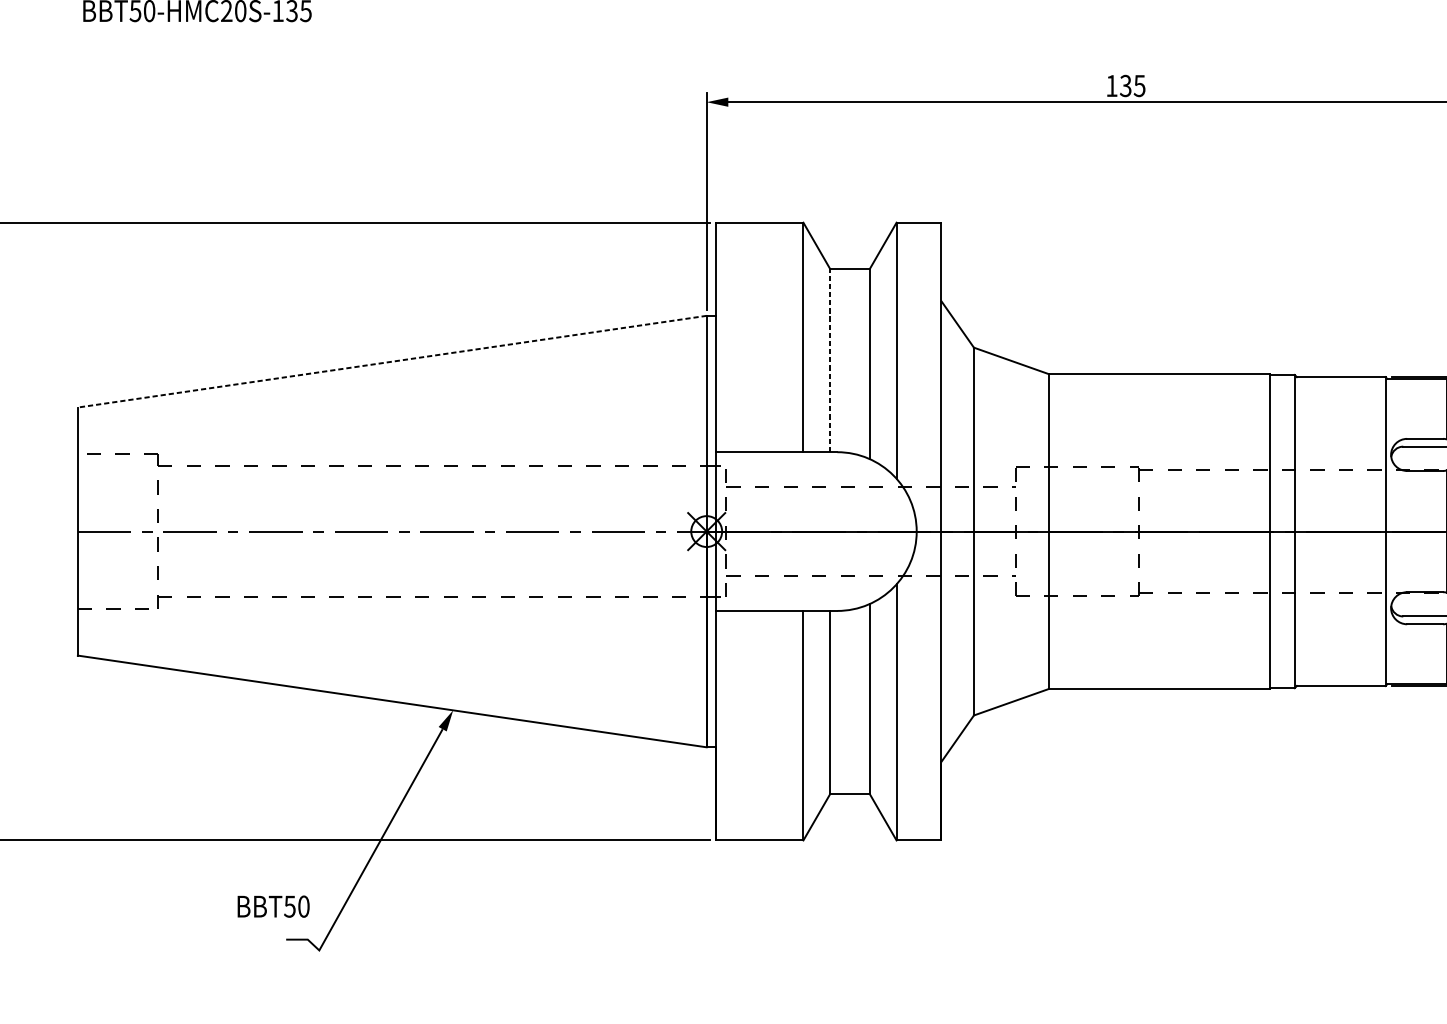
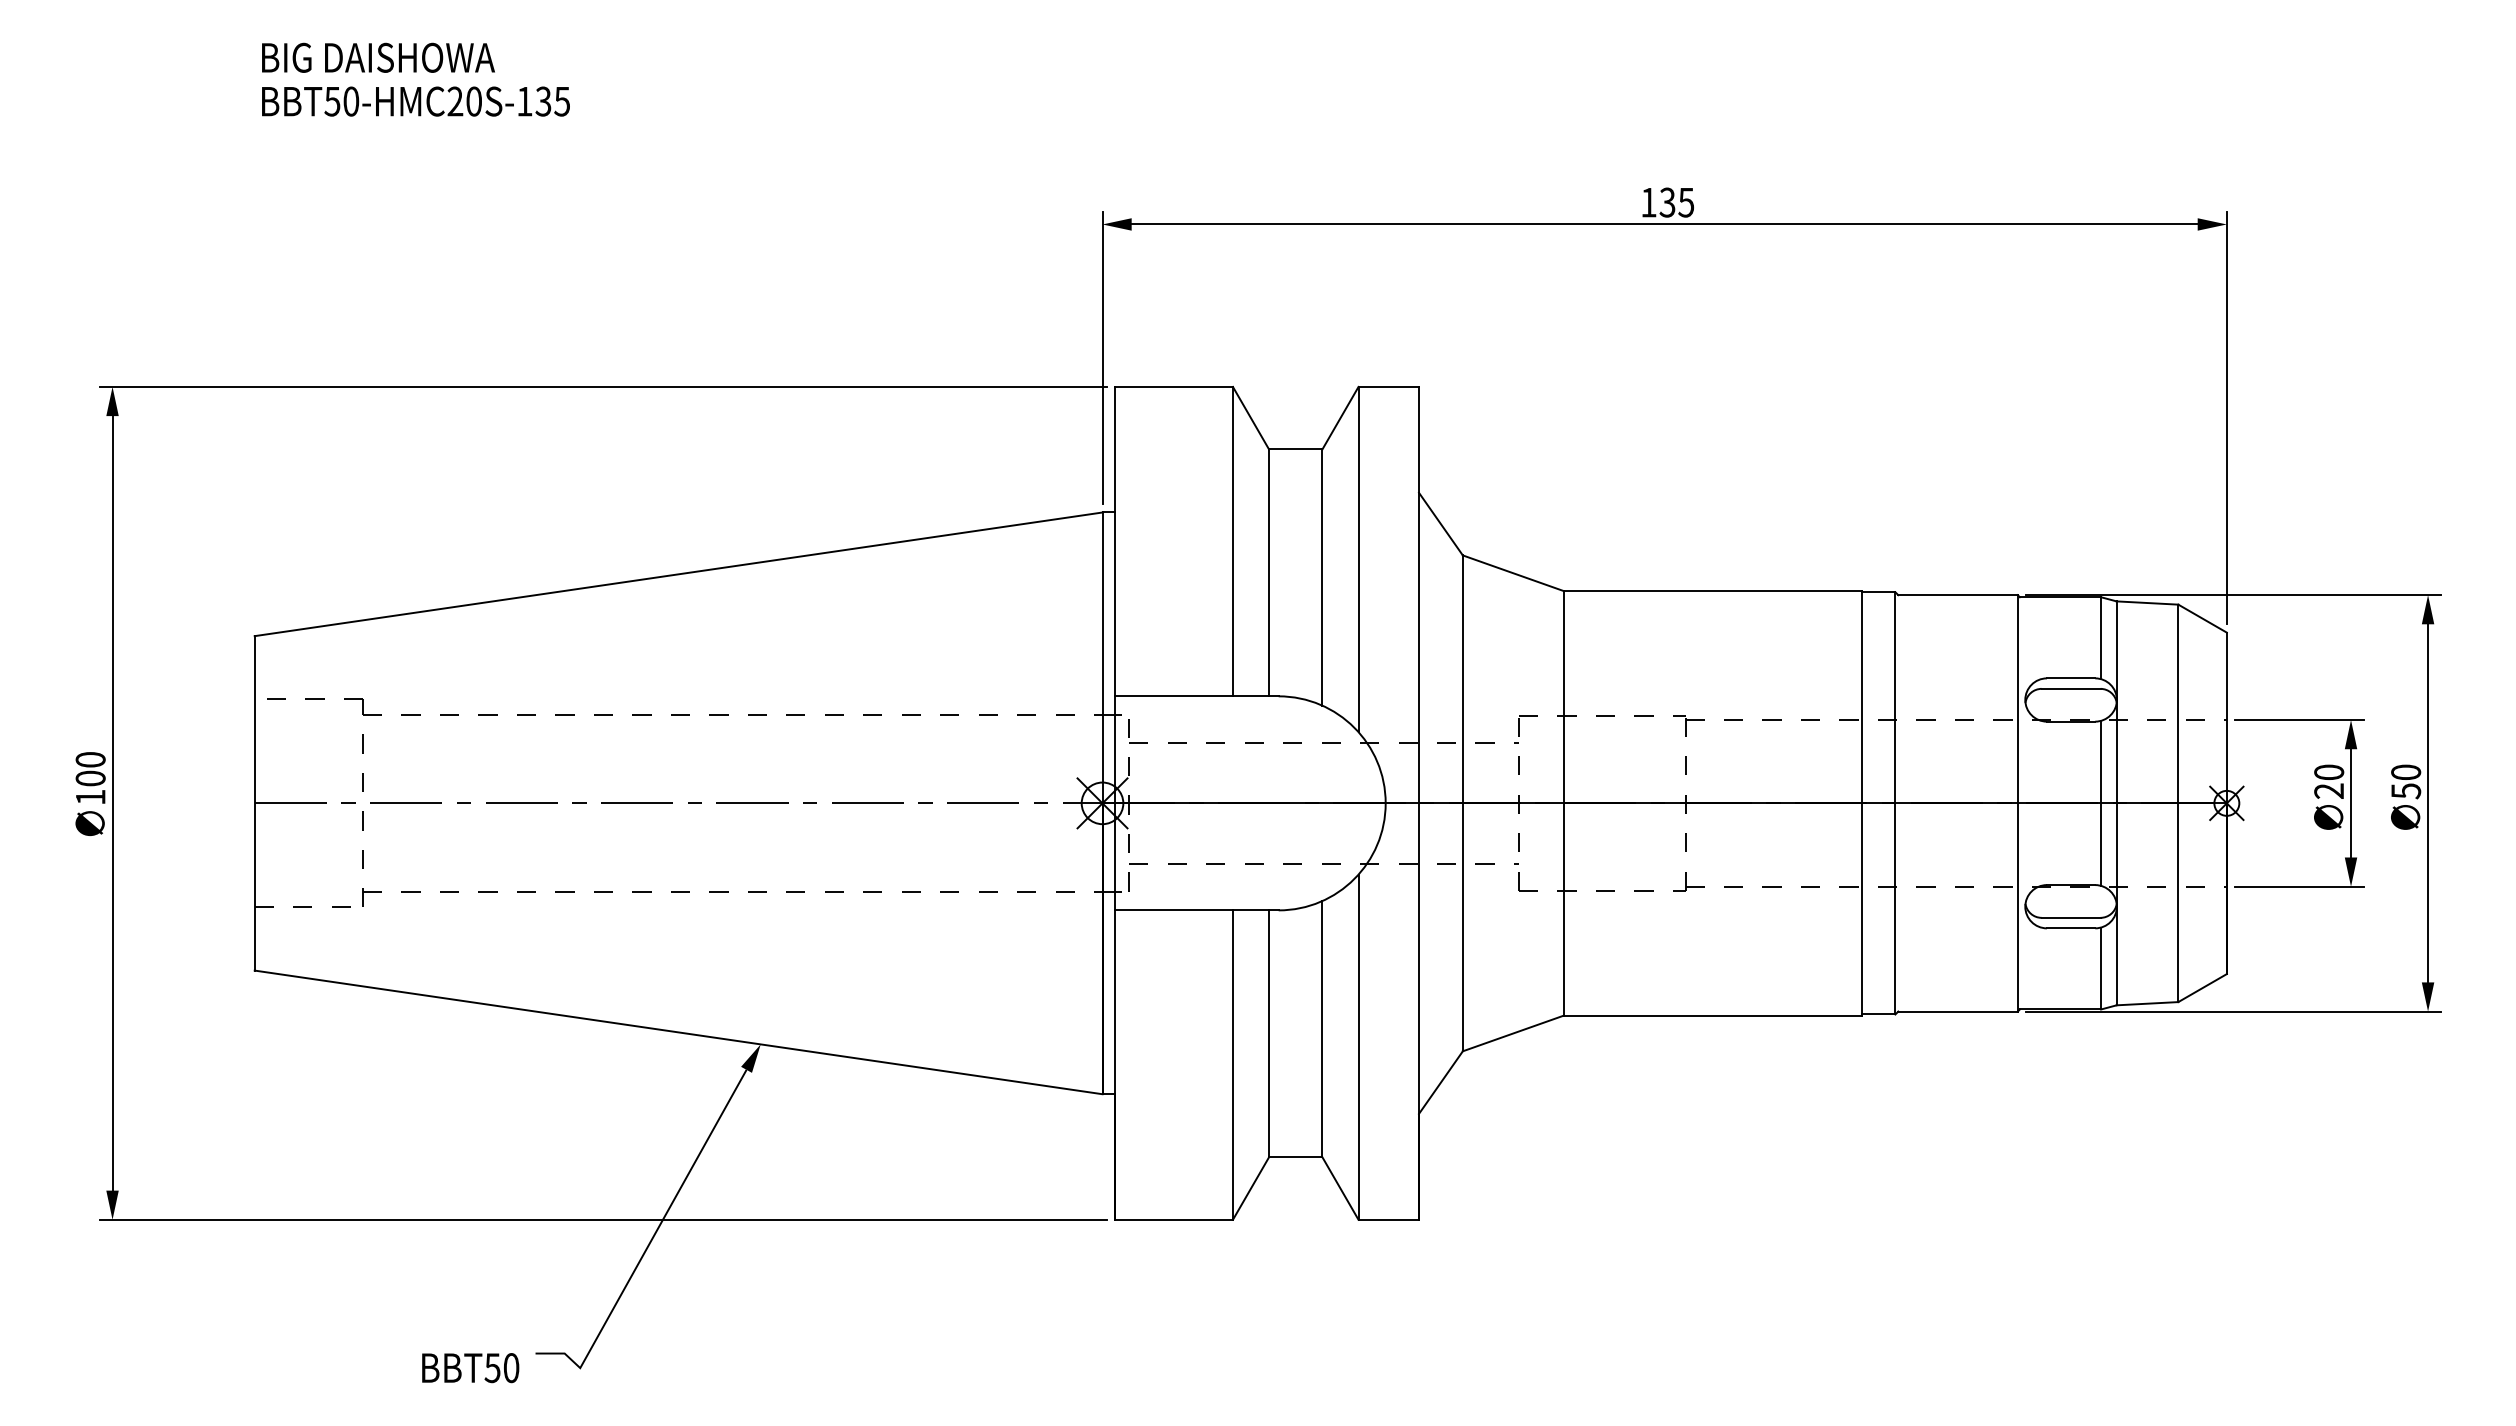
line: (830, 360) -> (1269, 572), dashed -> solid
line: (392, 361) -> (678, 574), dashed -> solid
text: (273, 906) -> (470, 1368), moved

